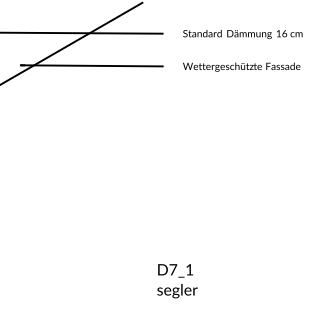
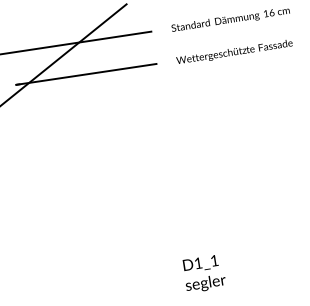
text: (173, 269) -> (198, 262), D7_1 -> D1_1

